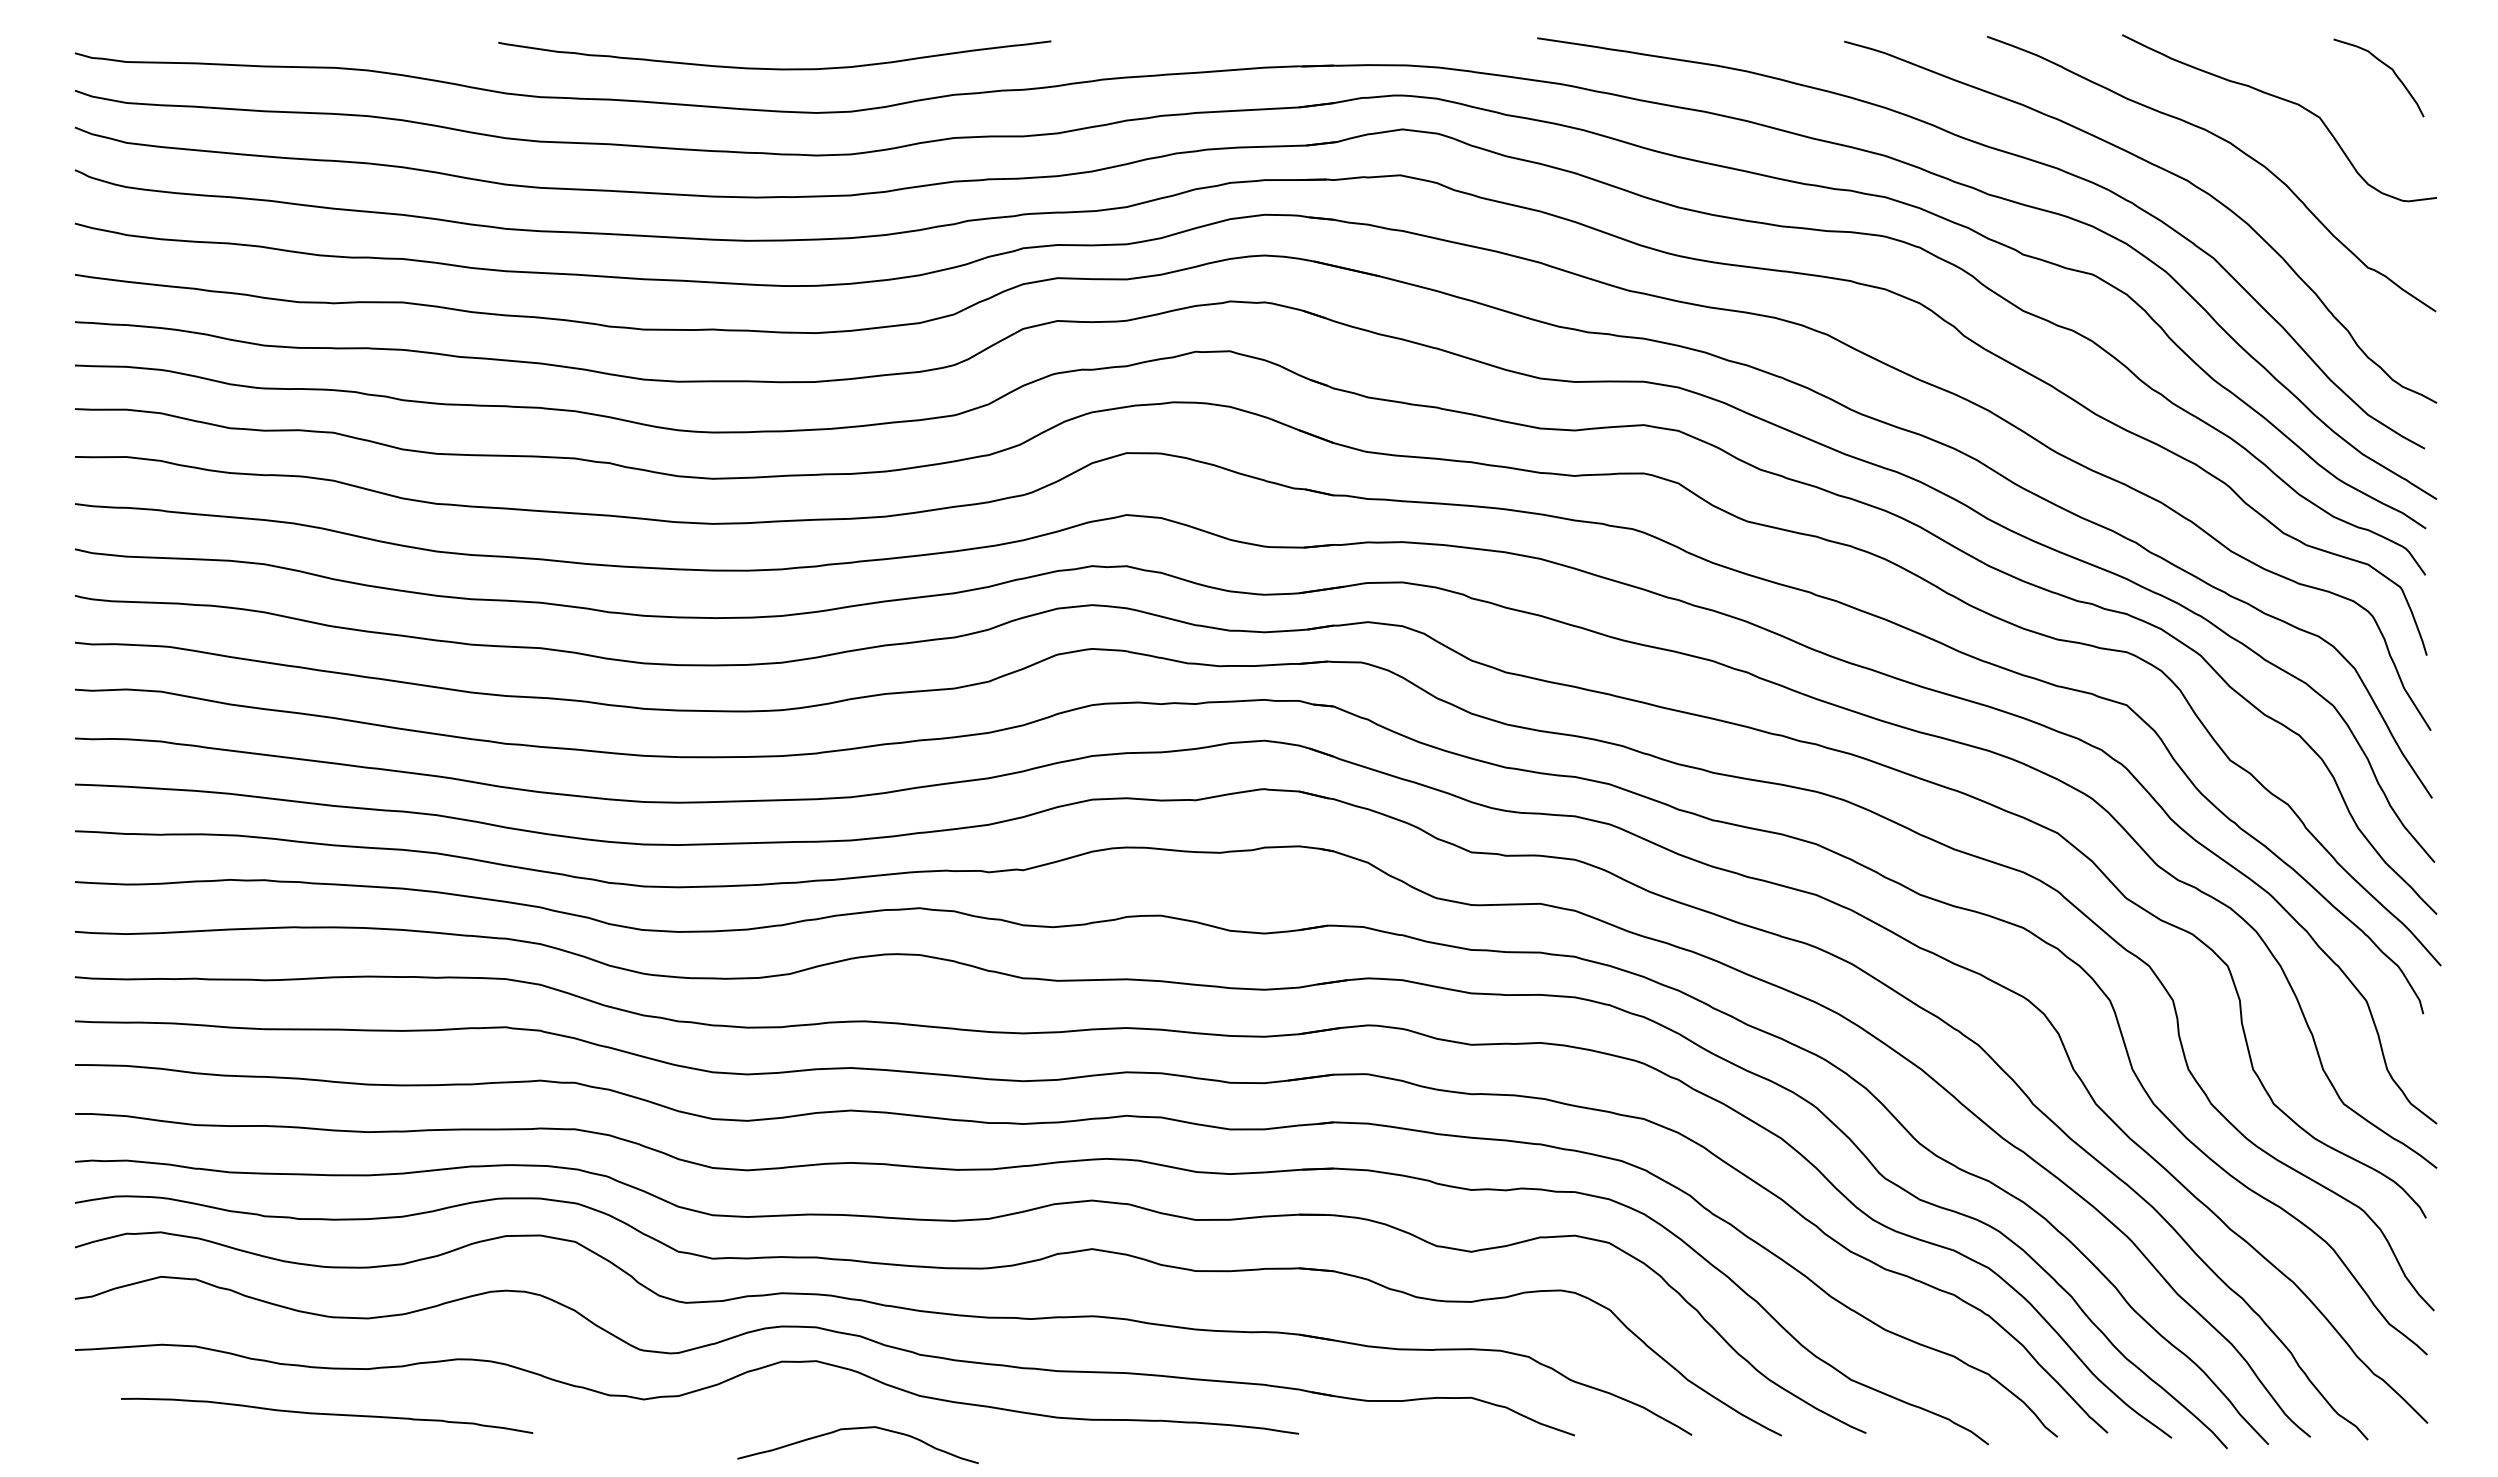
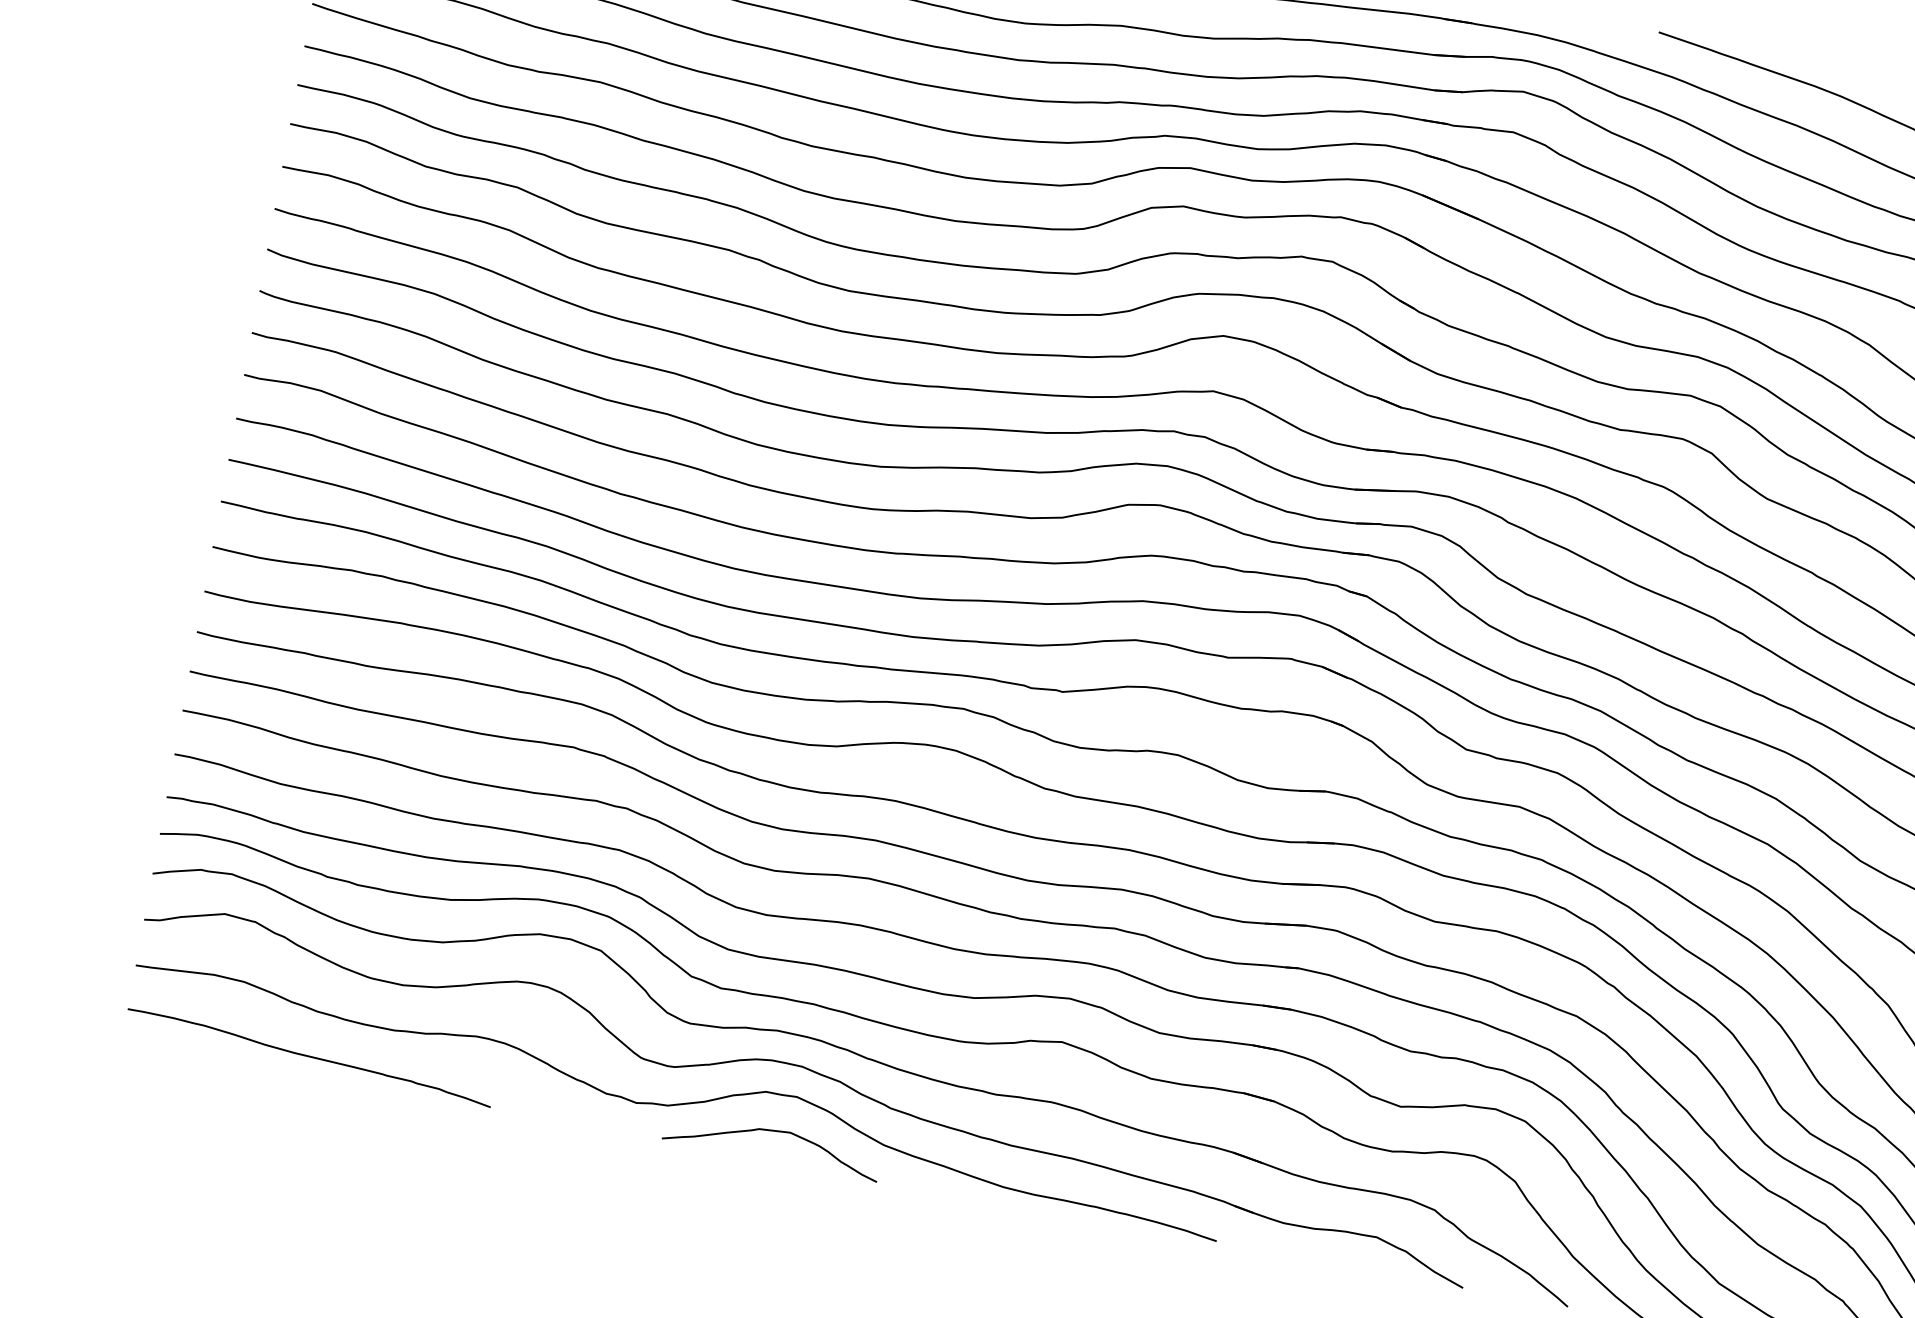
curve: (327, 1415) -> (309, 1057), moved
curve: (857, 1429) -> (774, 1131), moved

